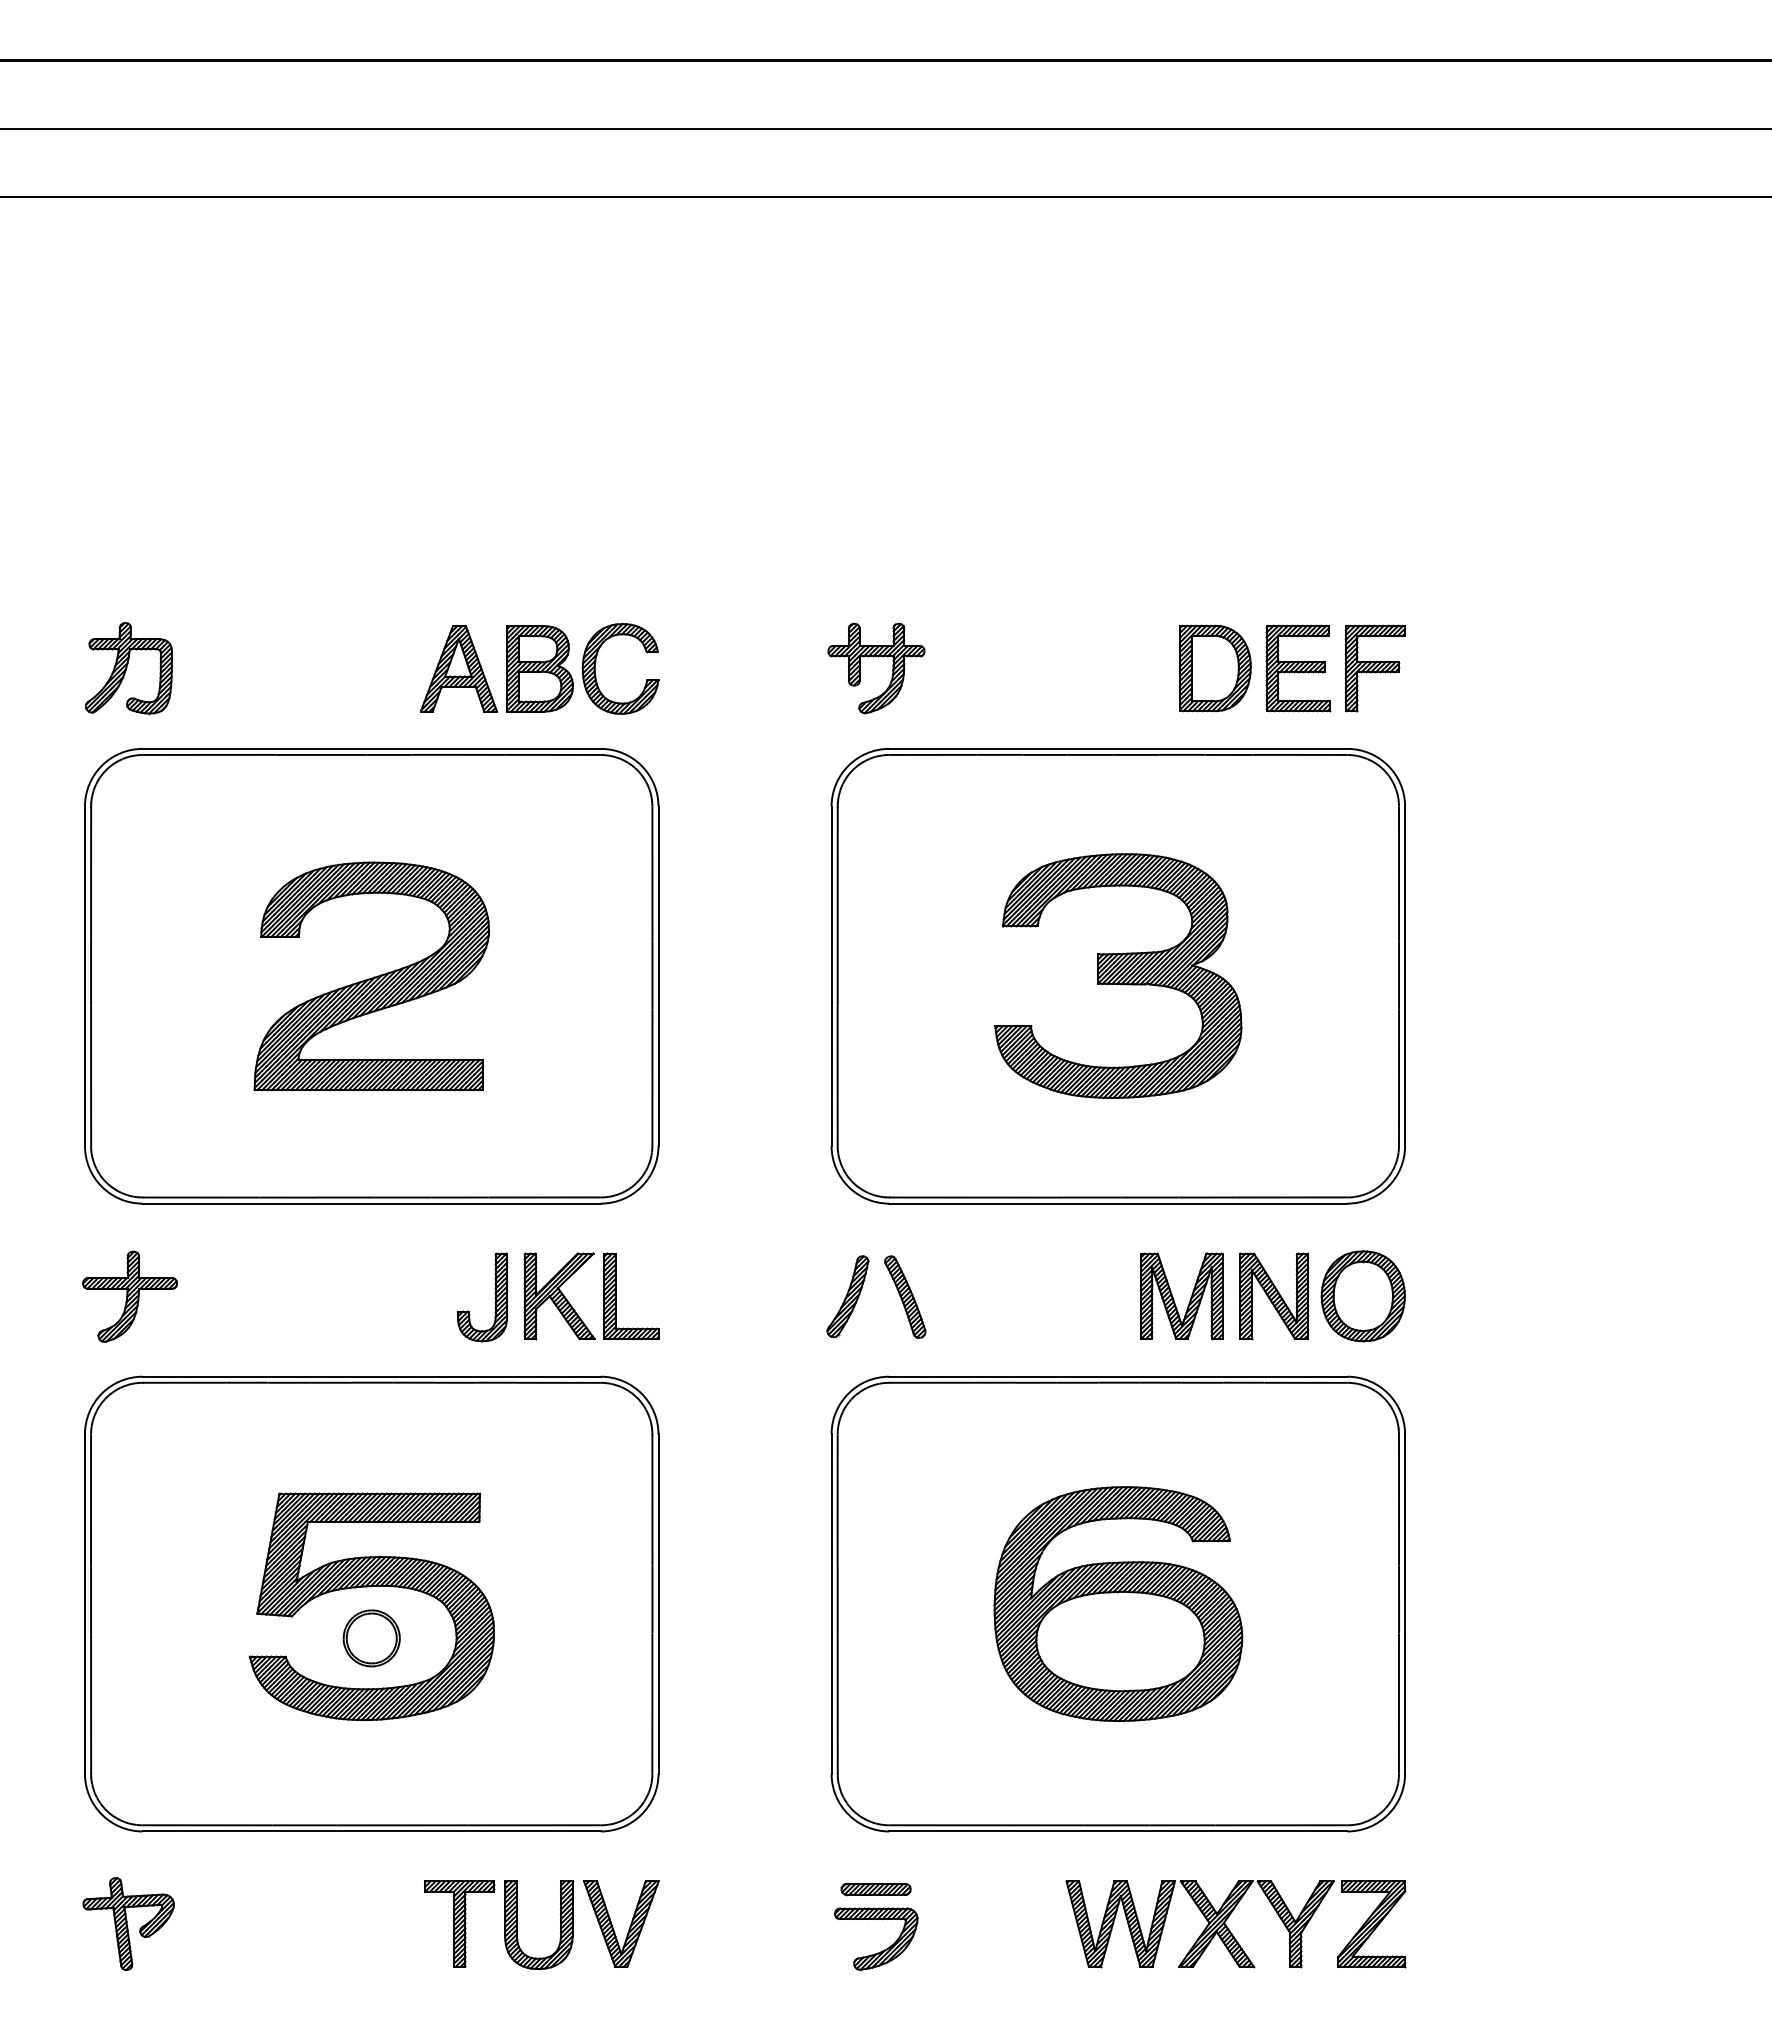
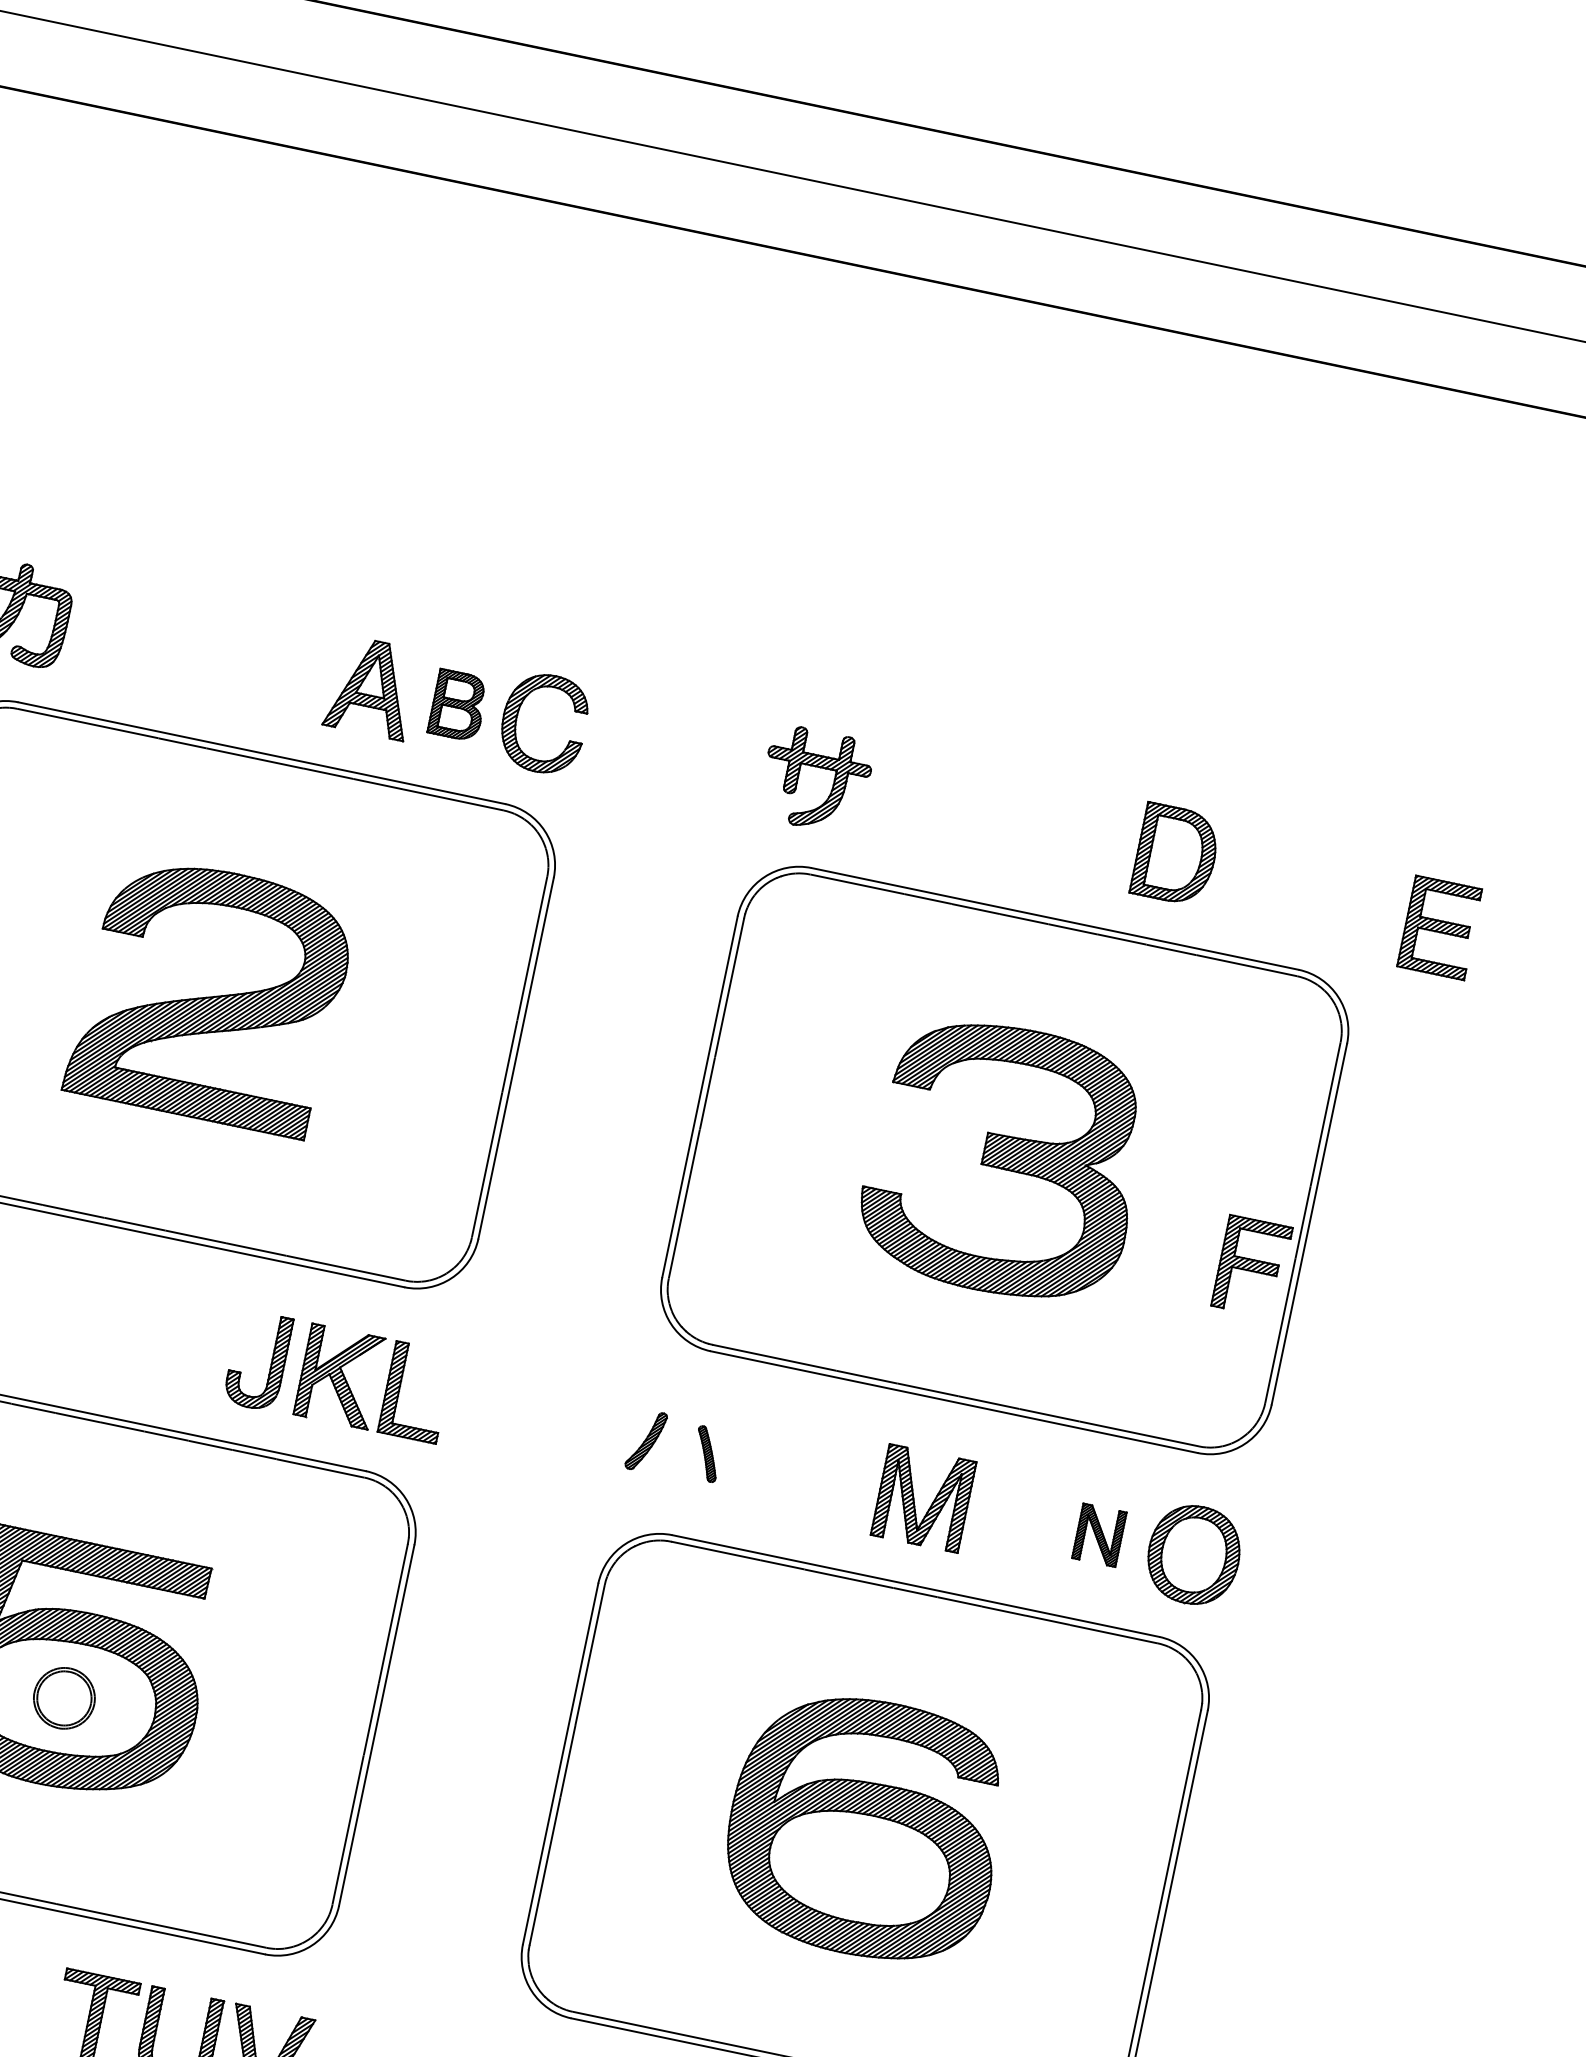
part: (539, 668) -> (457, 705), size x0.7
part: (1298, 668) -> (1440, 928), moved
part: (1374, 668) -> (1251, 1266), moved
part: (847, 1296) -> (645, 1440), size x0.7
part: (905, 1296) -> (707, 1453), size x0.6
part: (1274, 1296) -> (1099, 1535), size x0.6
part: (1174, 1299) -> (915, 1500), moved

